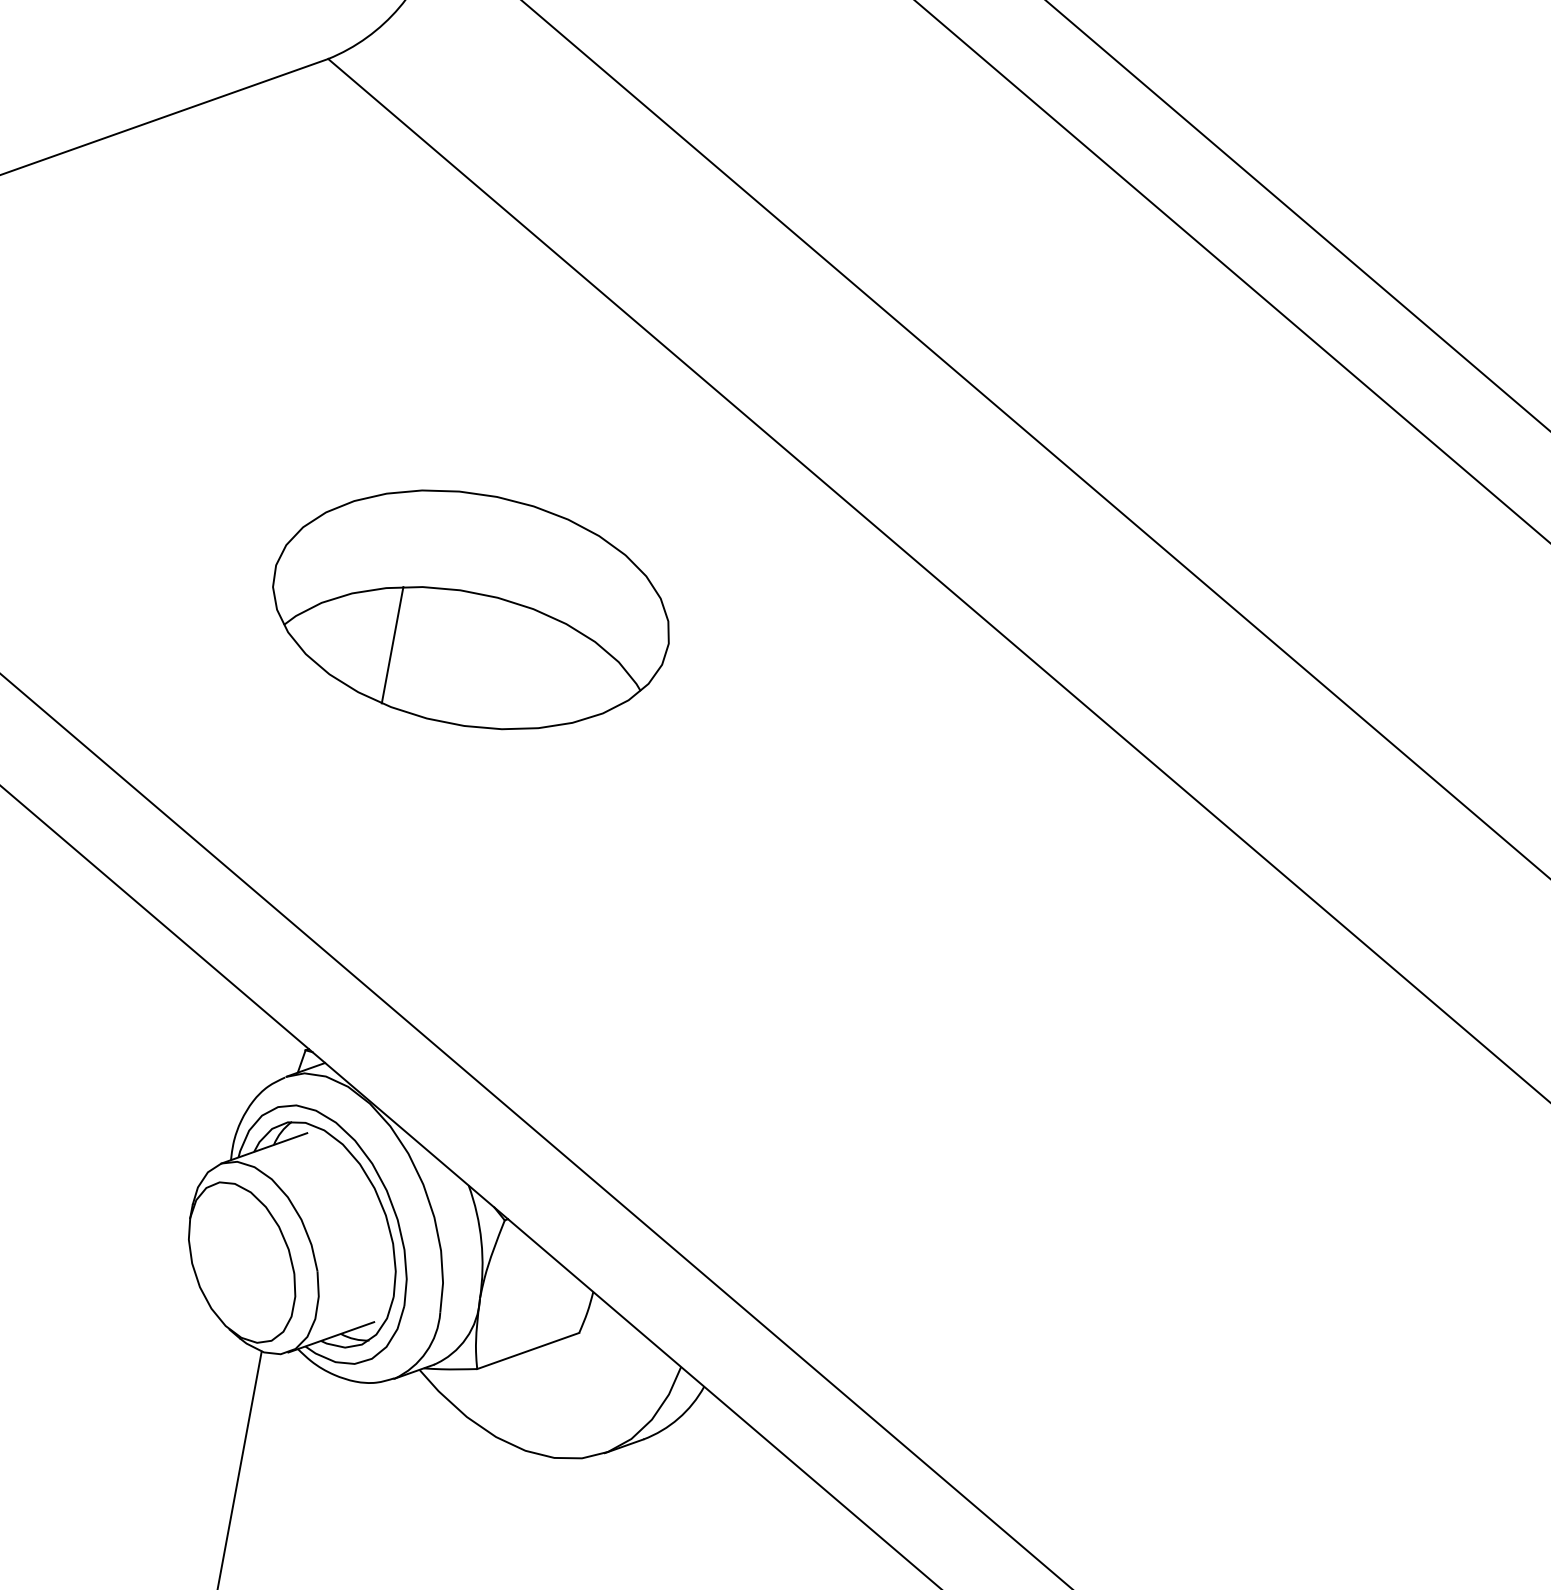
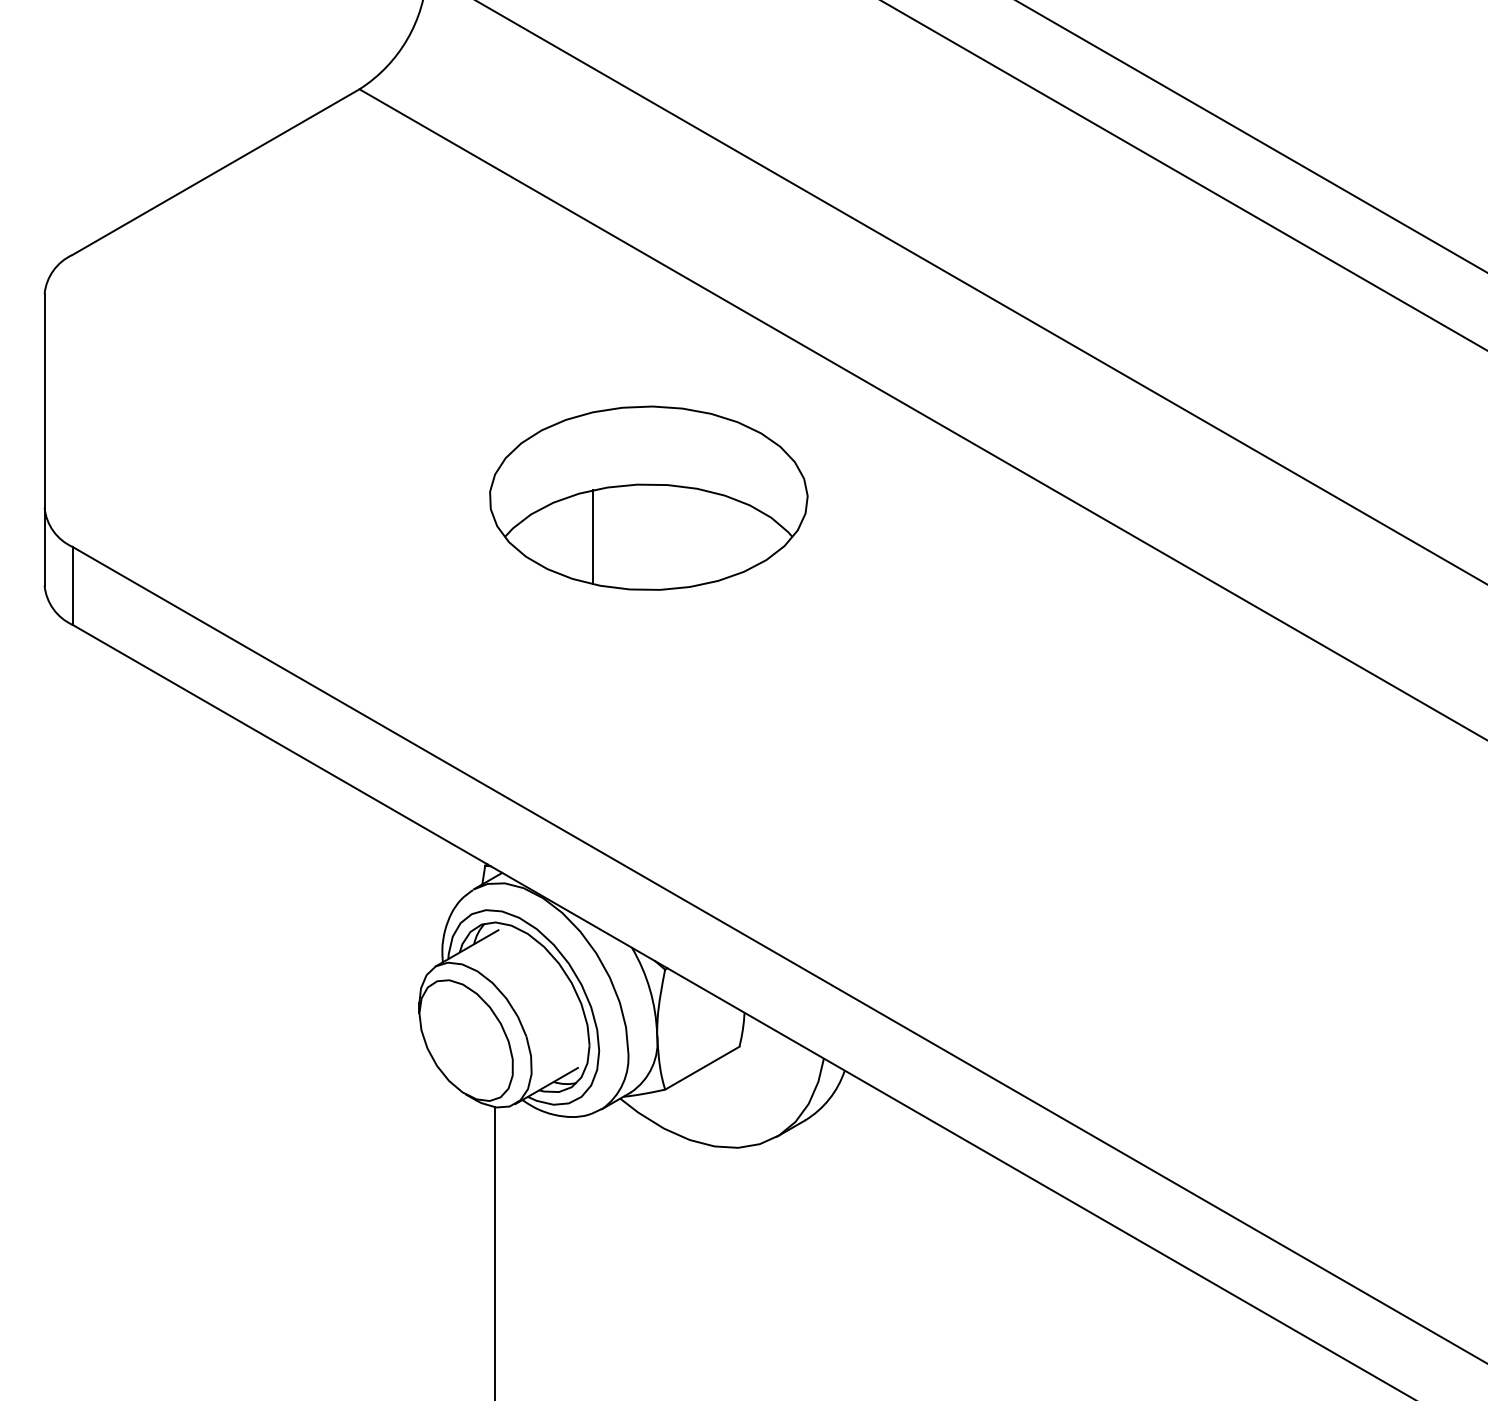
part: (471, 608) -> (648, 497), moved

